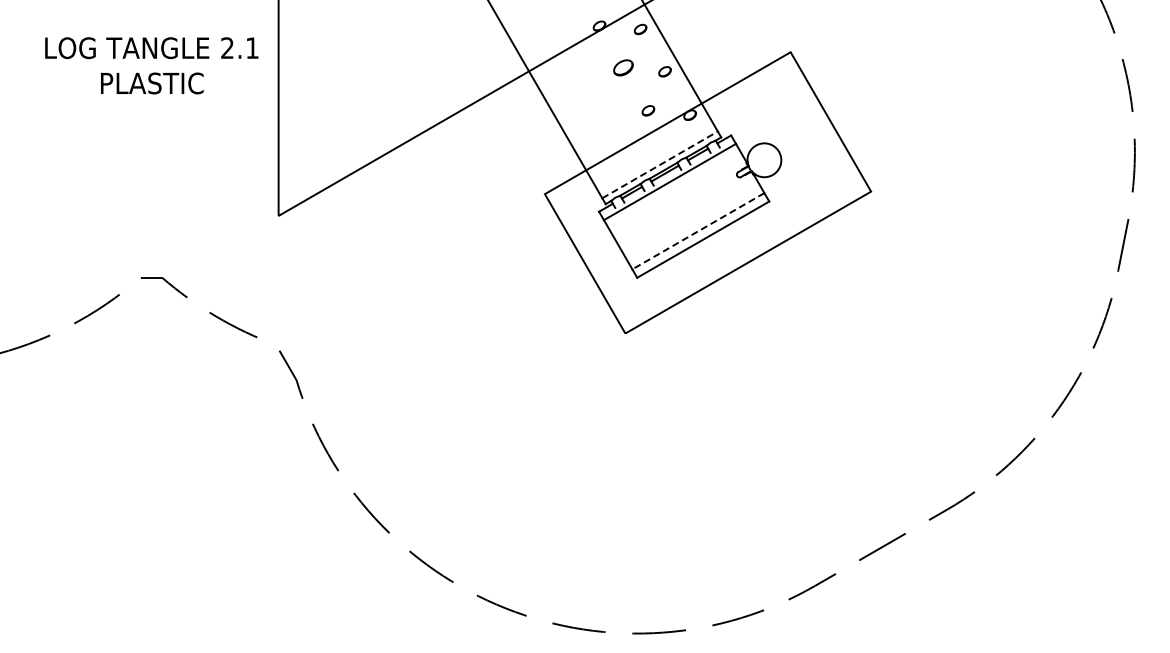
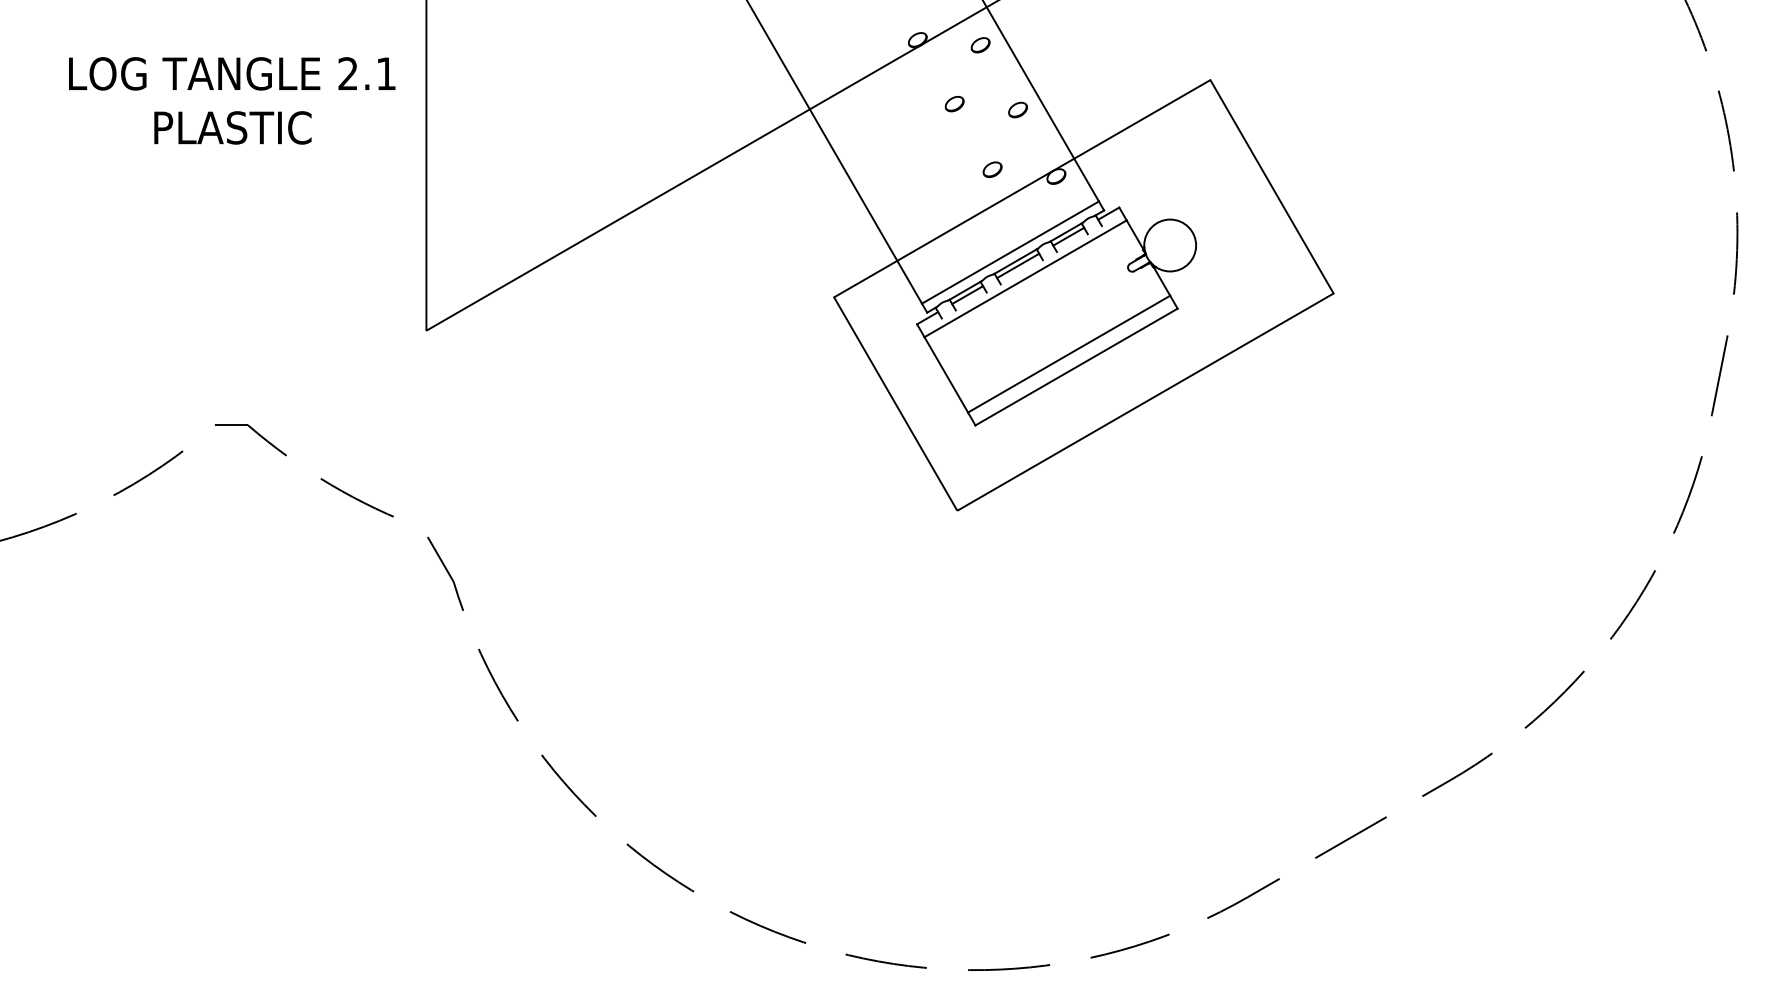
part: (623, 67) -> (954, 103), size x0.62
line: (660, 164) -> (1011, 251), dashed -> solid
line: (697, 231) -> (1067, 354), dashed -> solid

